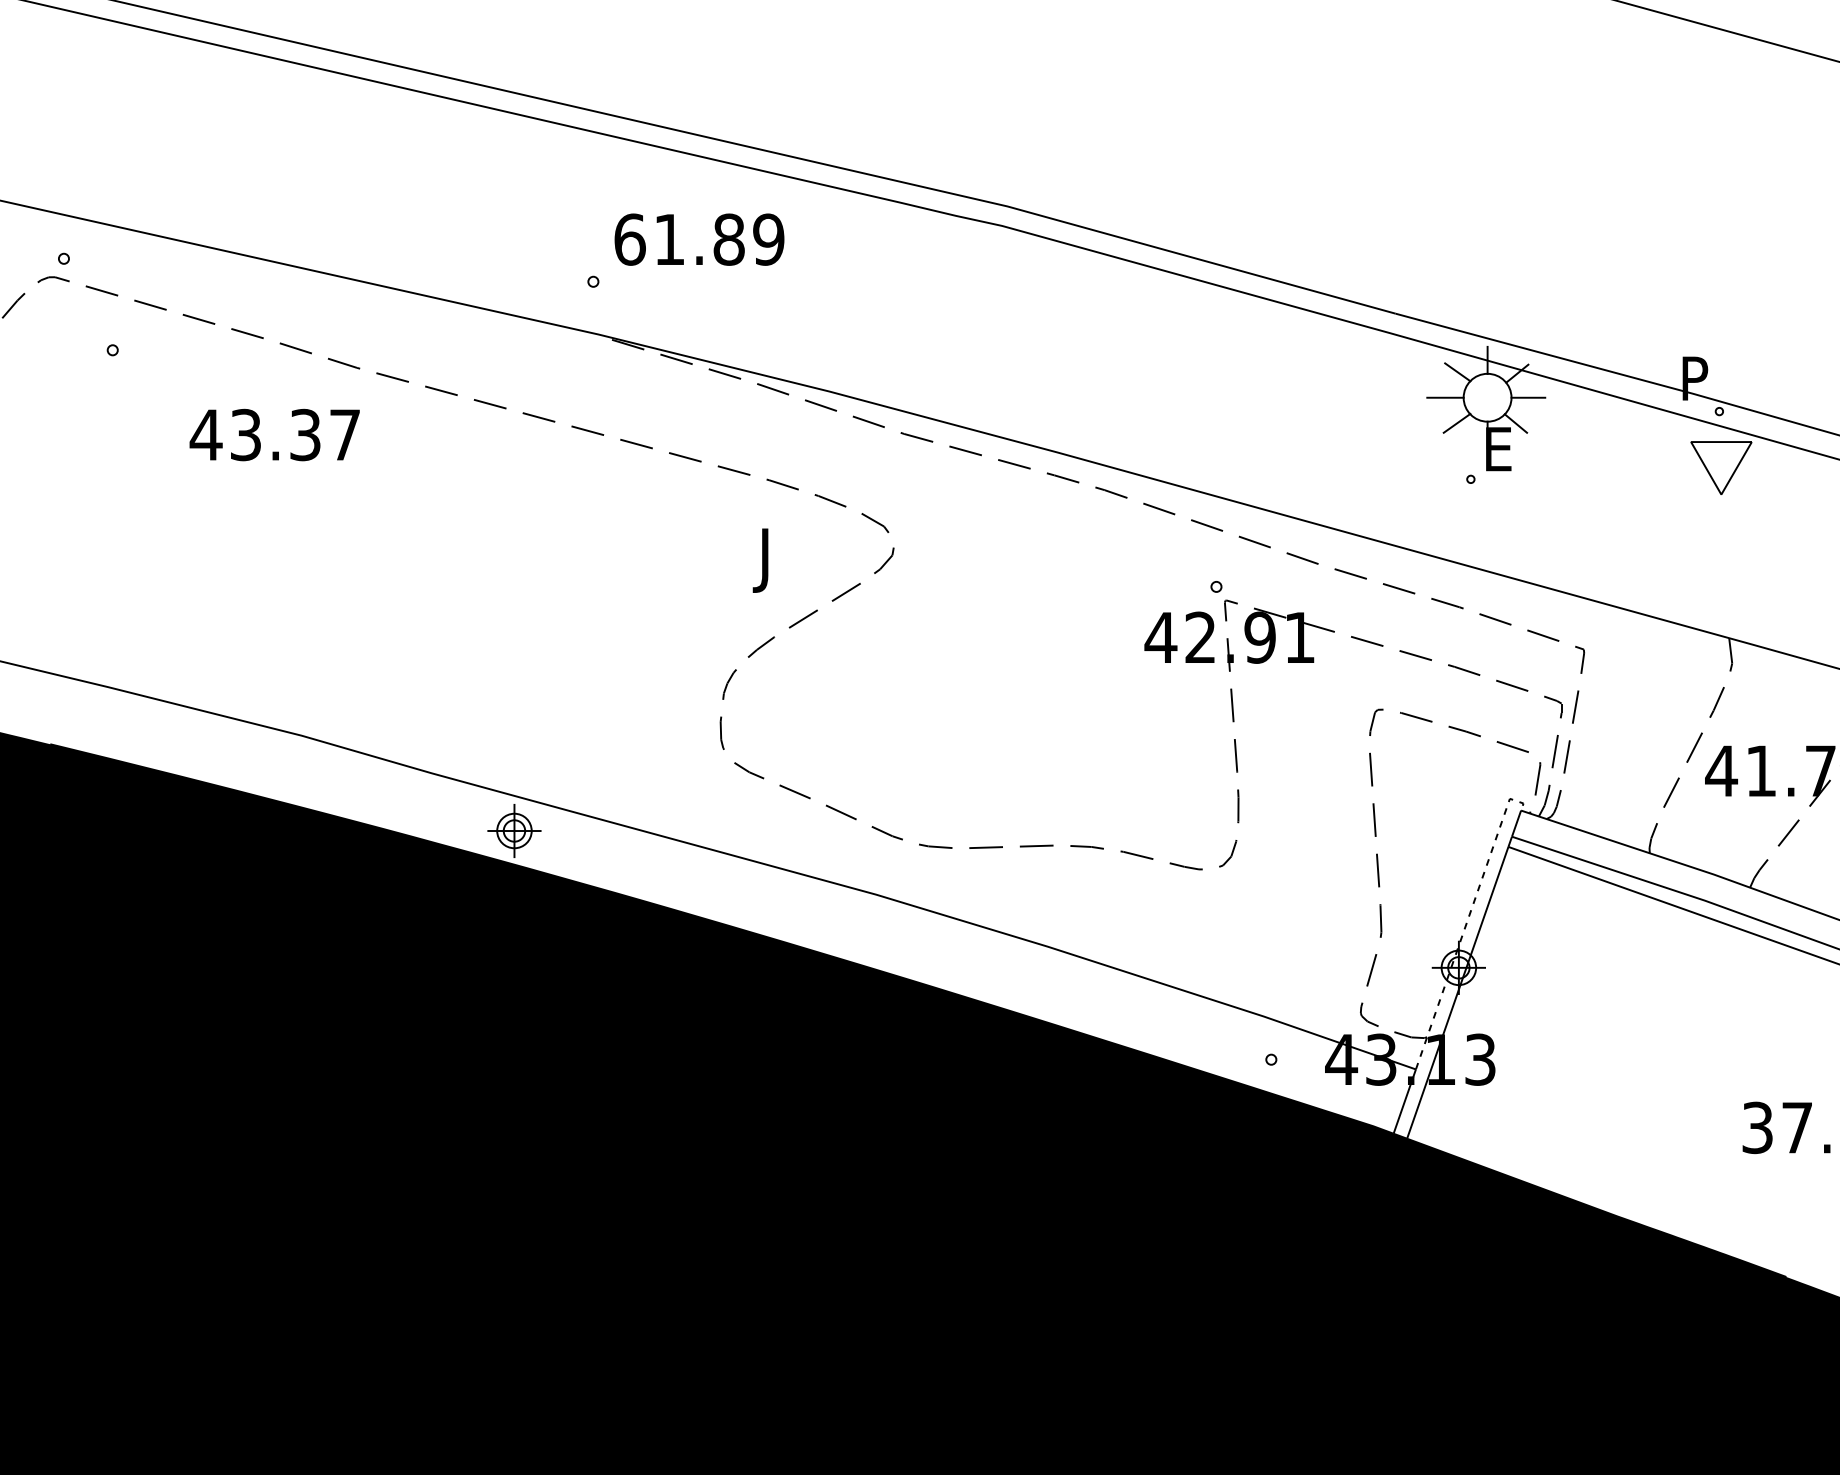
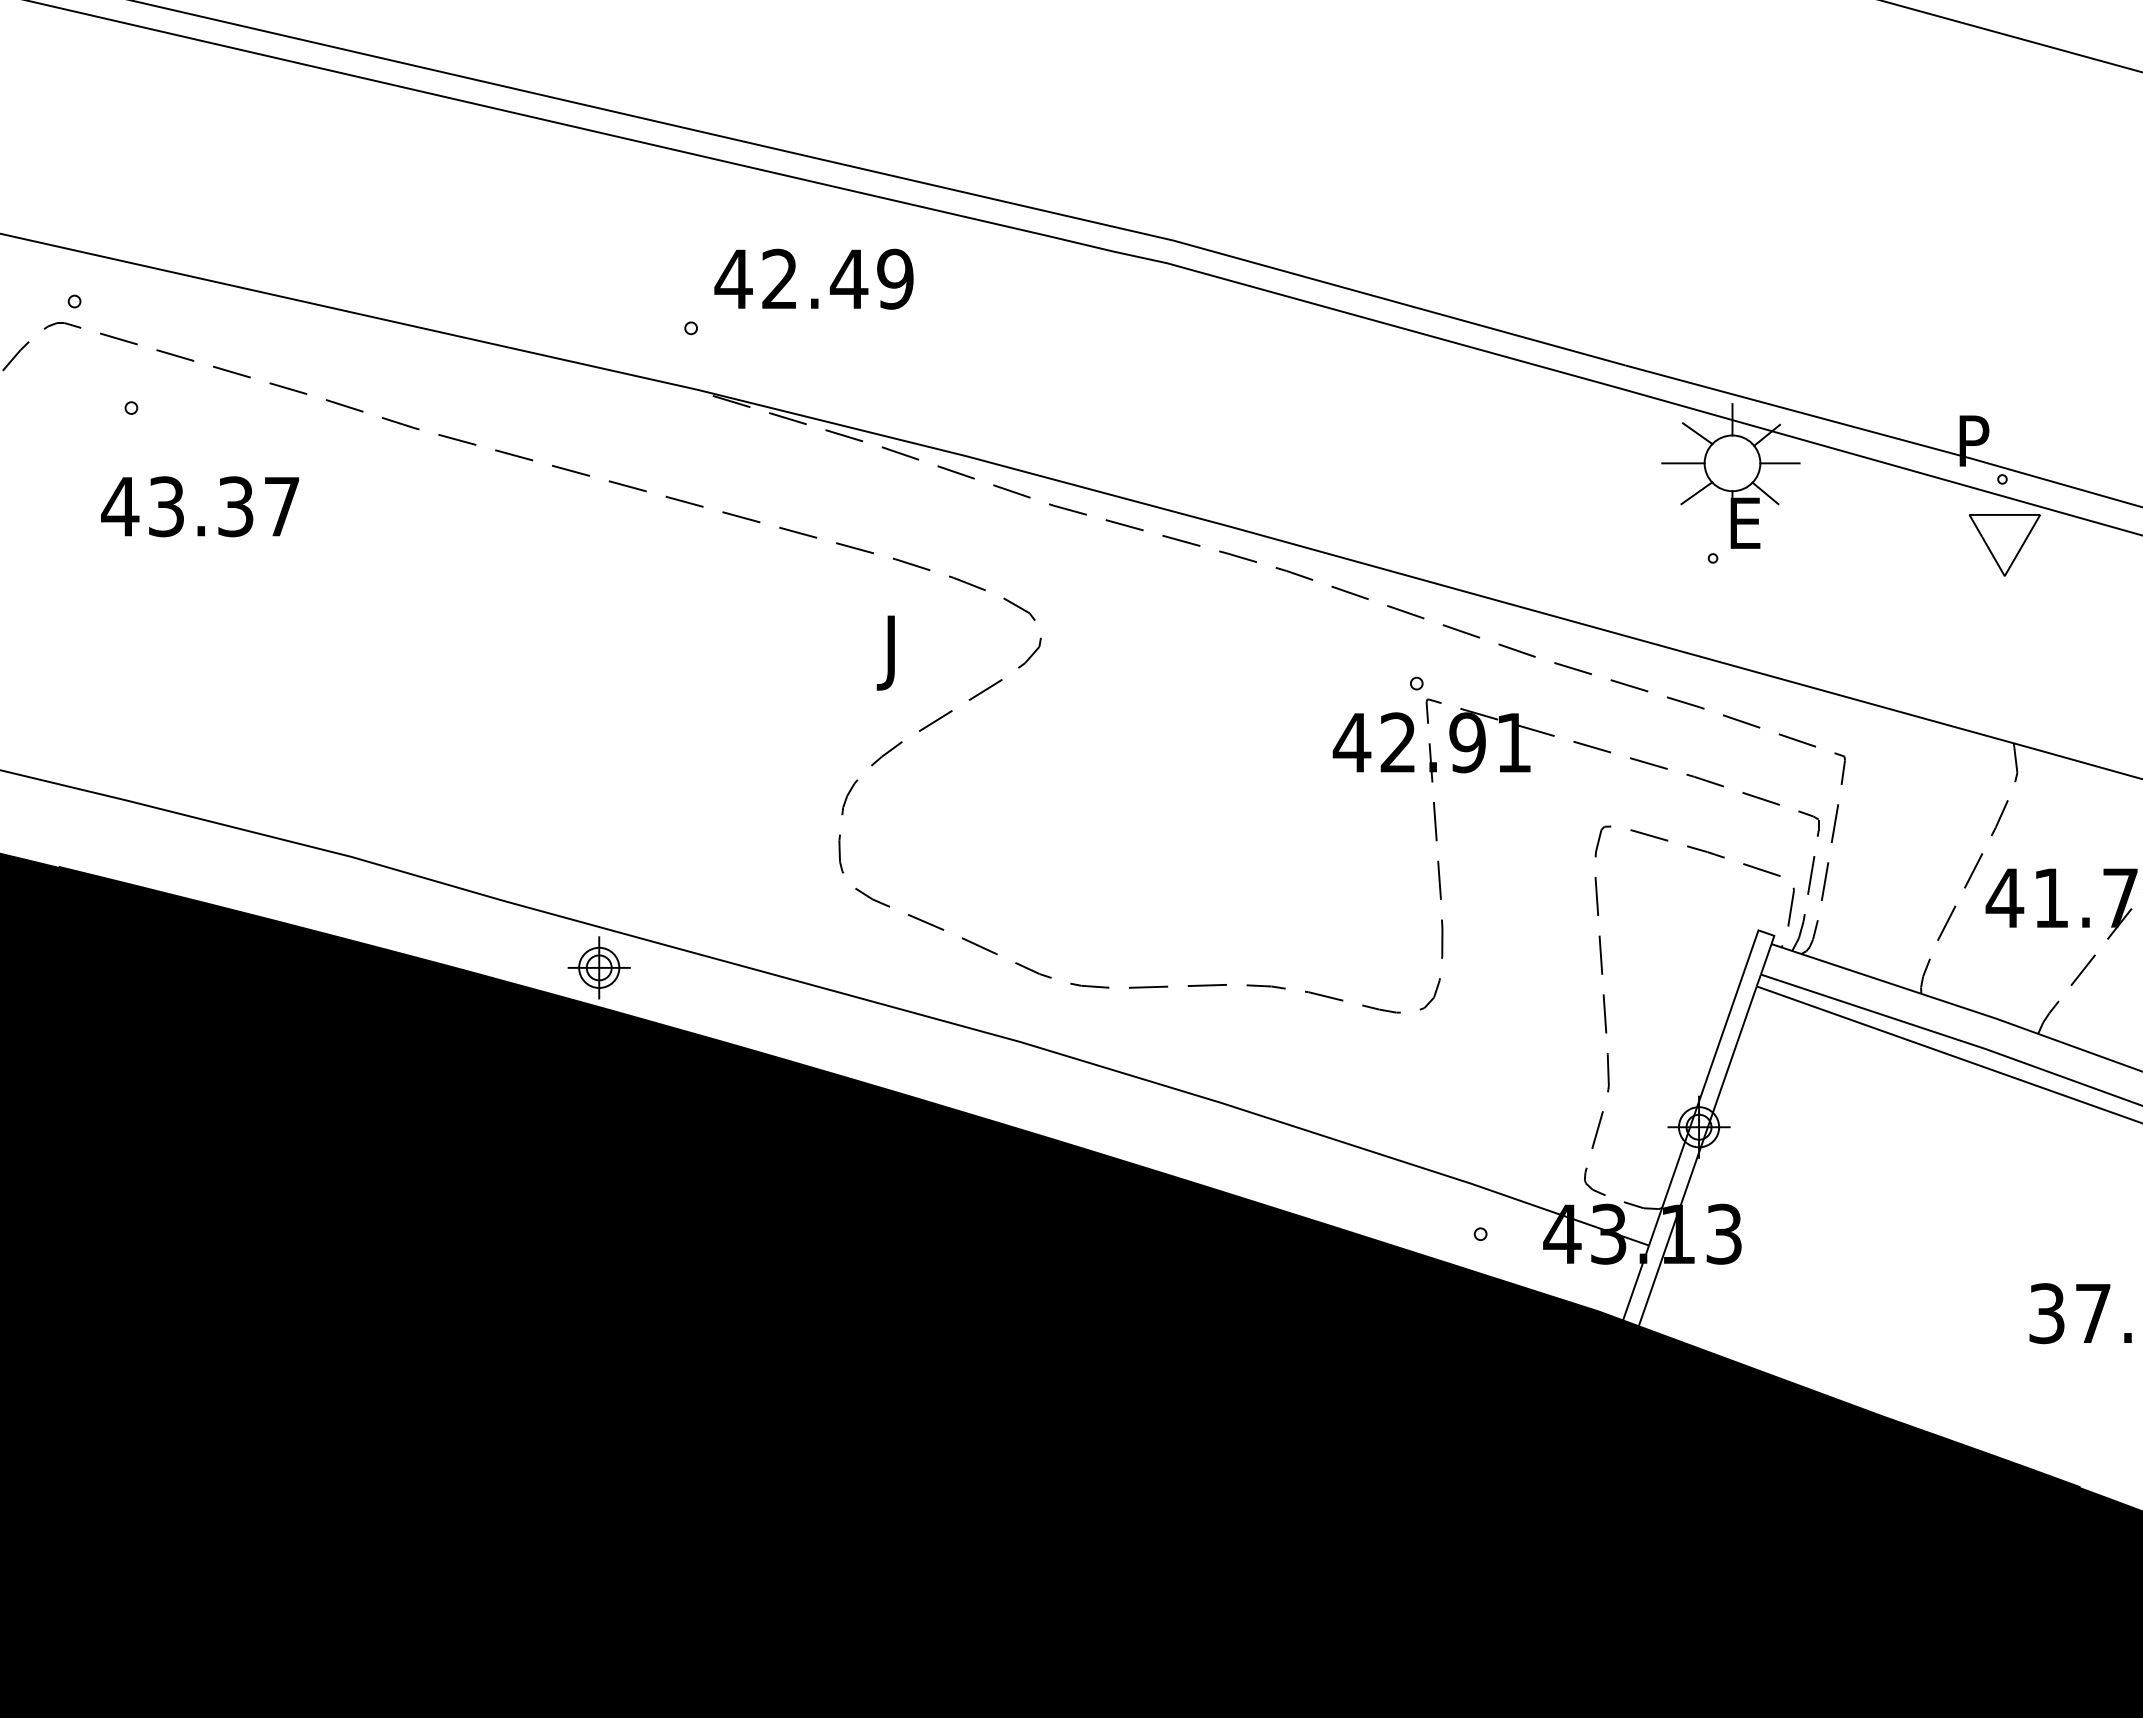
text: (679, 239) -> (791, 278), 61.89 -> 42.49
text: (275, 434) -> (200, 506), moved
line: (1466, 922) -> (1708, 1074), dashed -> solid

